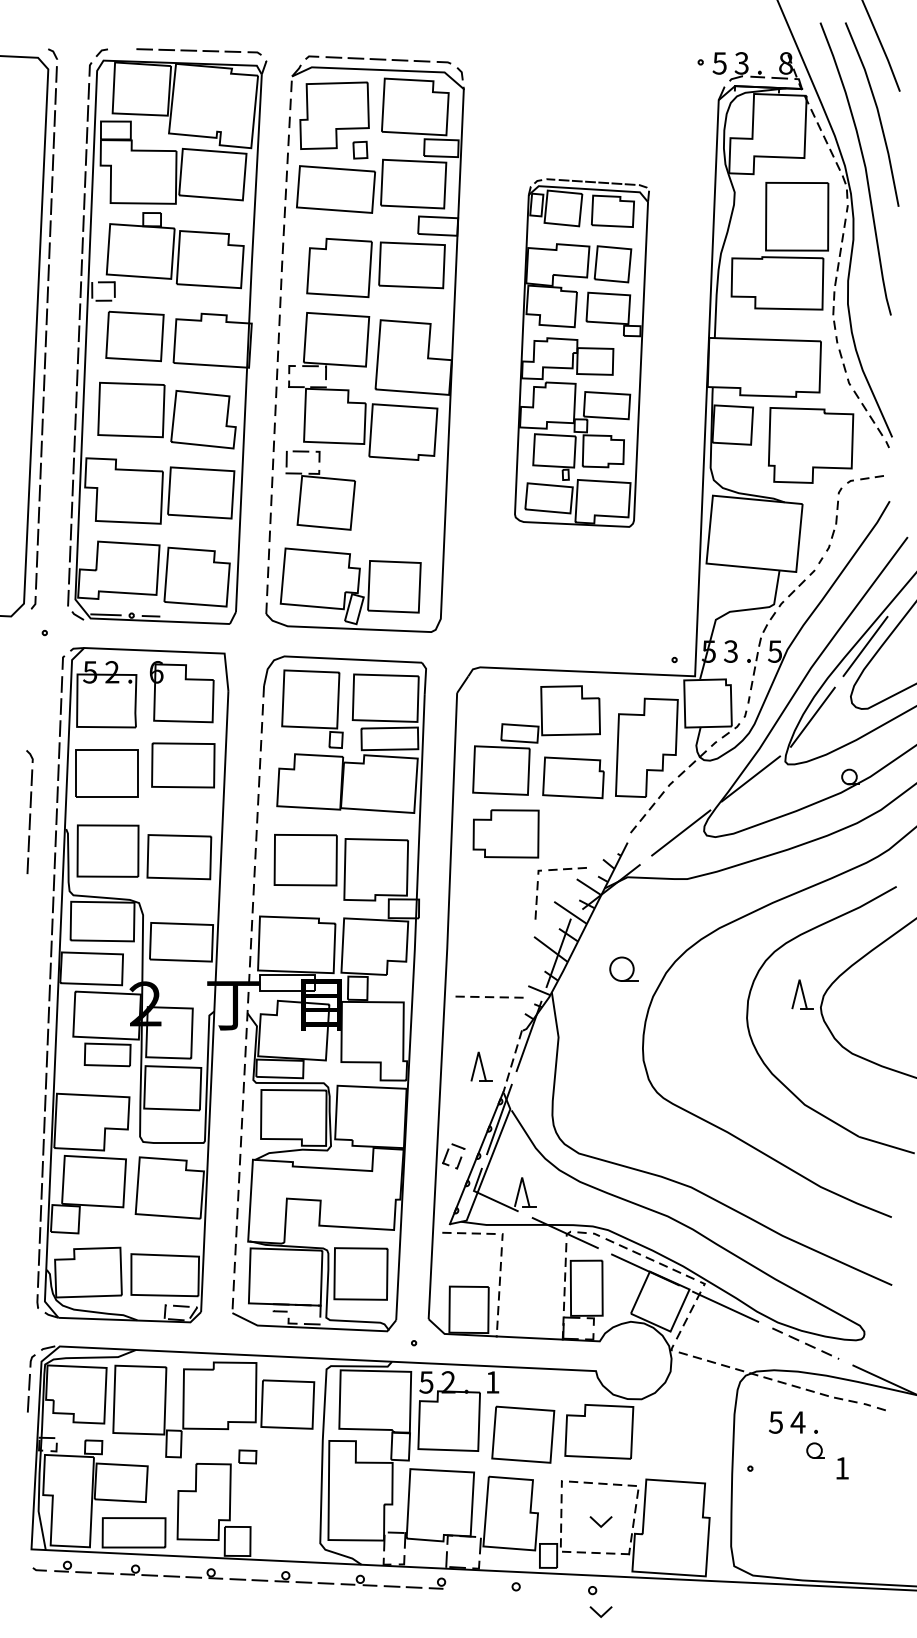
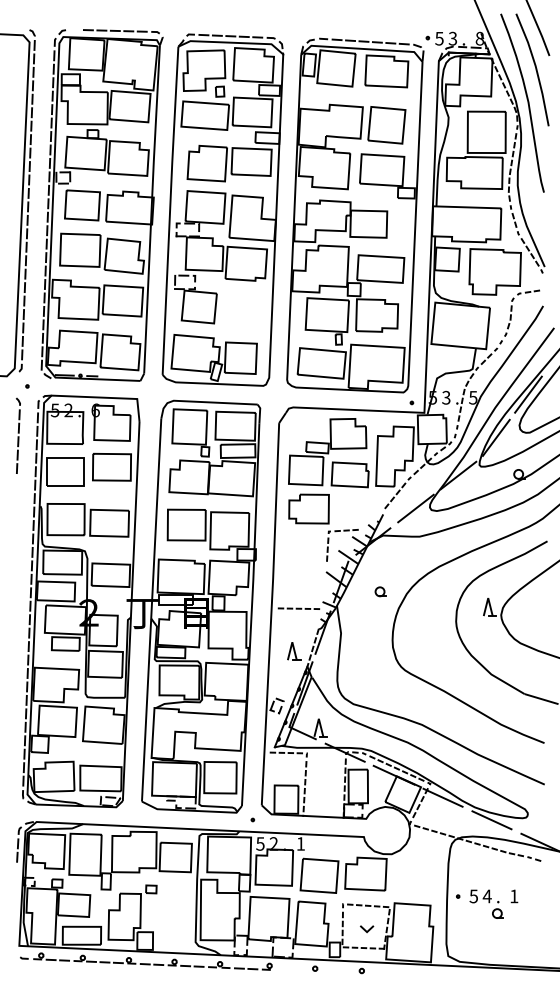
line: (279, 343) -> (170, 209), dashed -> solid
part: (582, 352) -> (355, 215), size x1.67
part: (30, 811) -> (18, 435), moved
part: (623, 968) -> (380, 591), size x0.62
line: (248, 1000) -> (151, 610), dashed -> solid
line: (806, 1344) -> (492, 820), dashed -> solid
part: (796, 1434) -> (486, 903), moved
line: (603, 1612) -> (368, 984), removed

